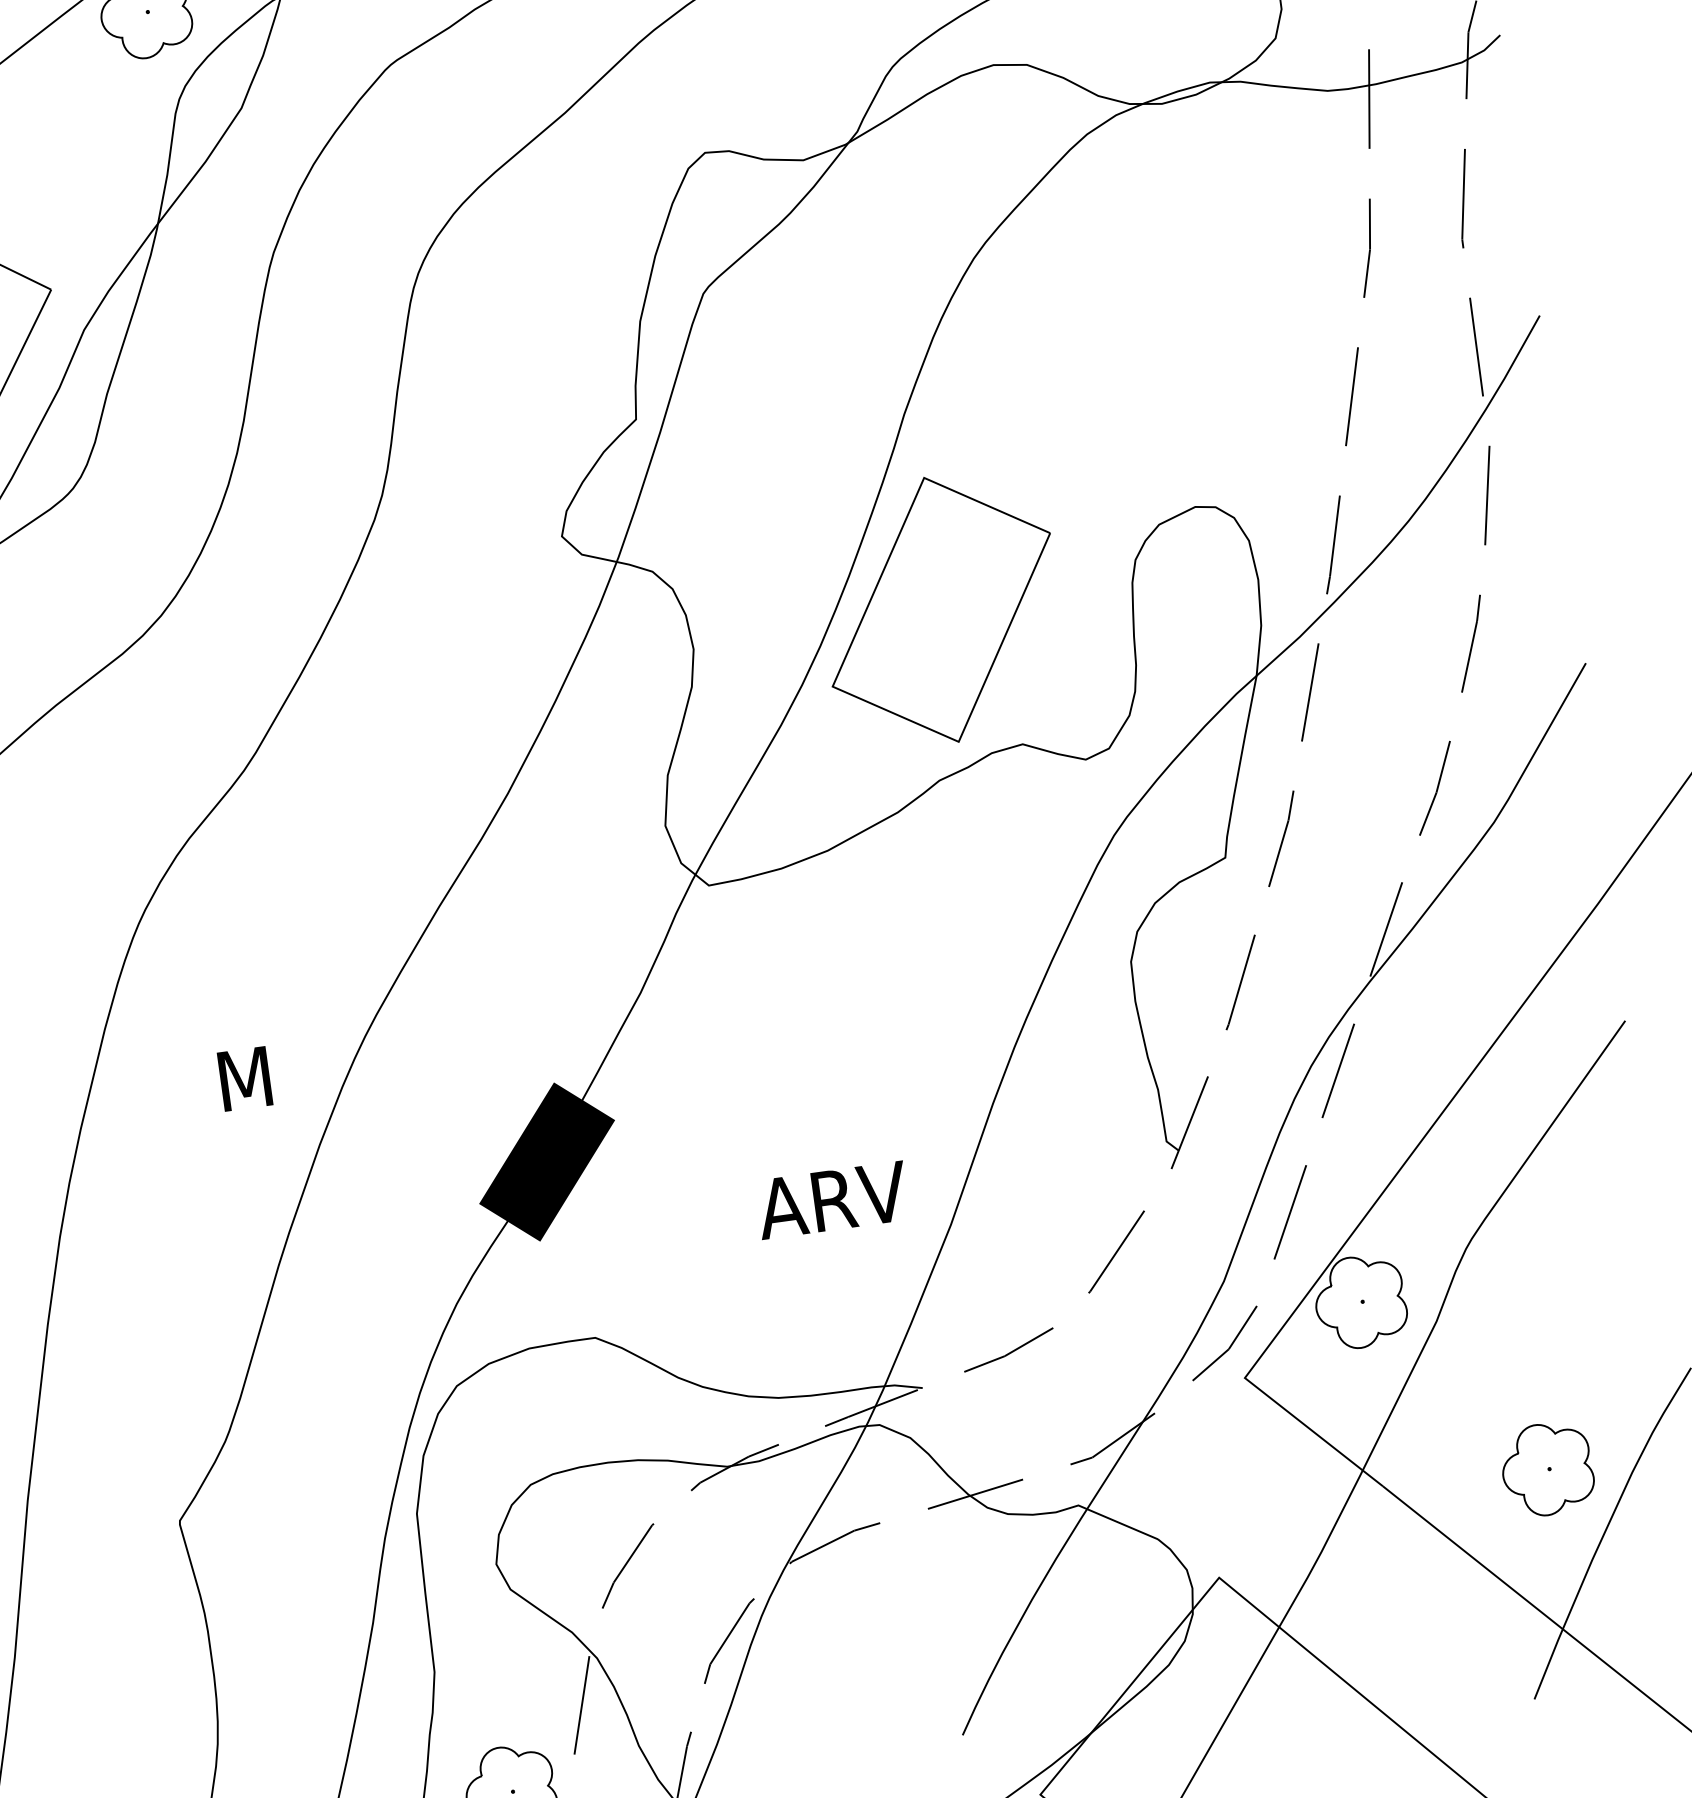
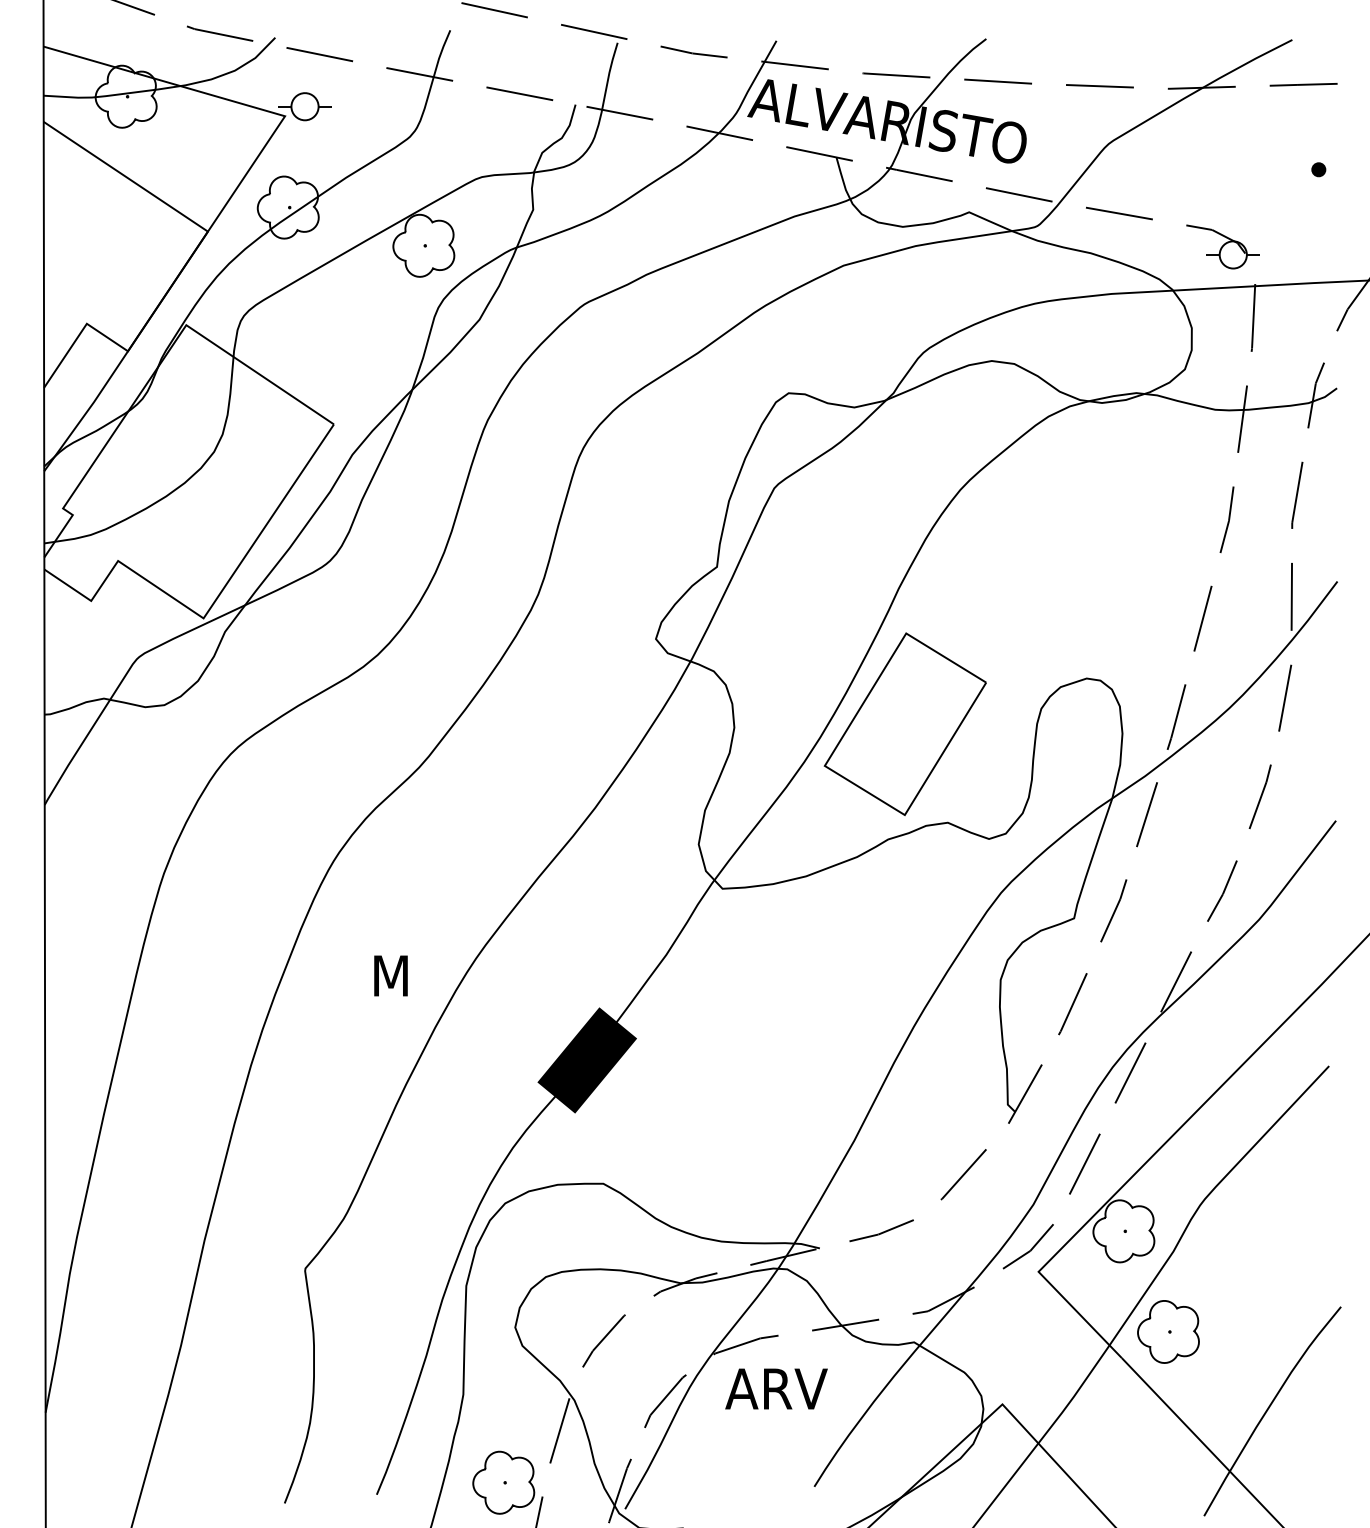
text: (832, 1199) -> (776, 1388), moved
part: (1547, 1468) -> (1168, 1331), moved

